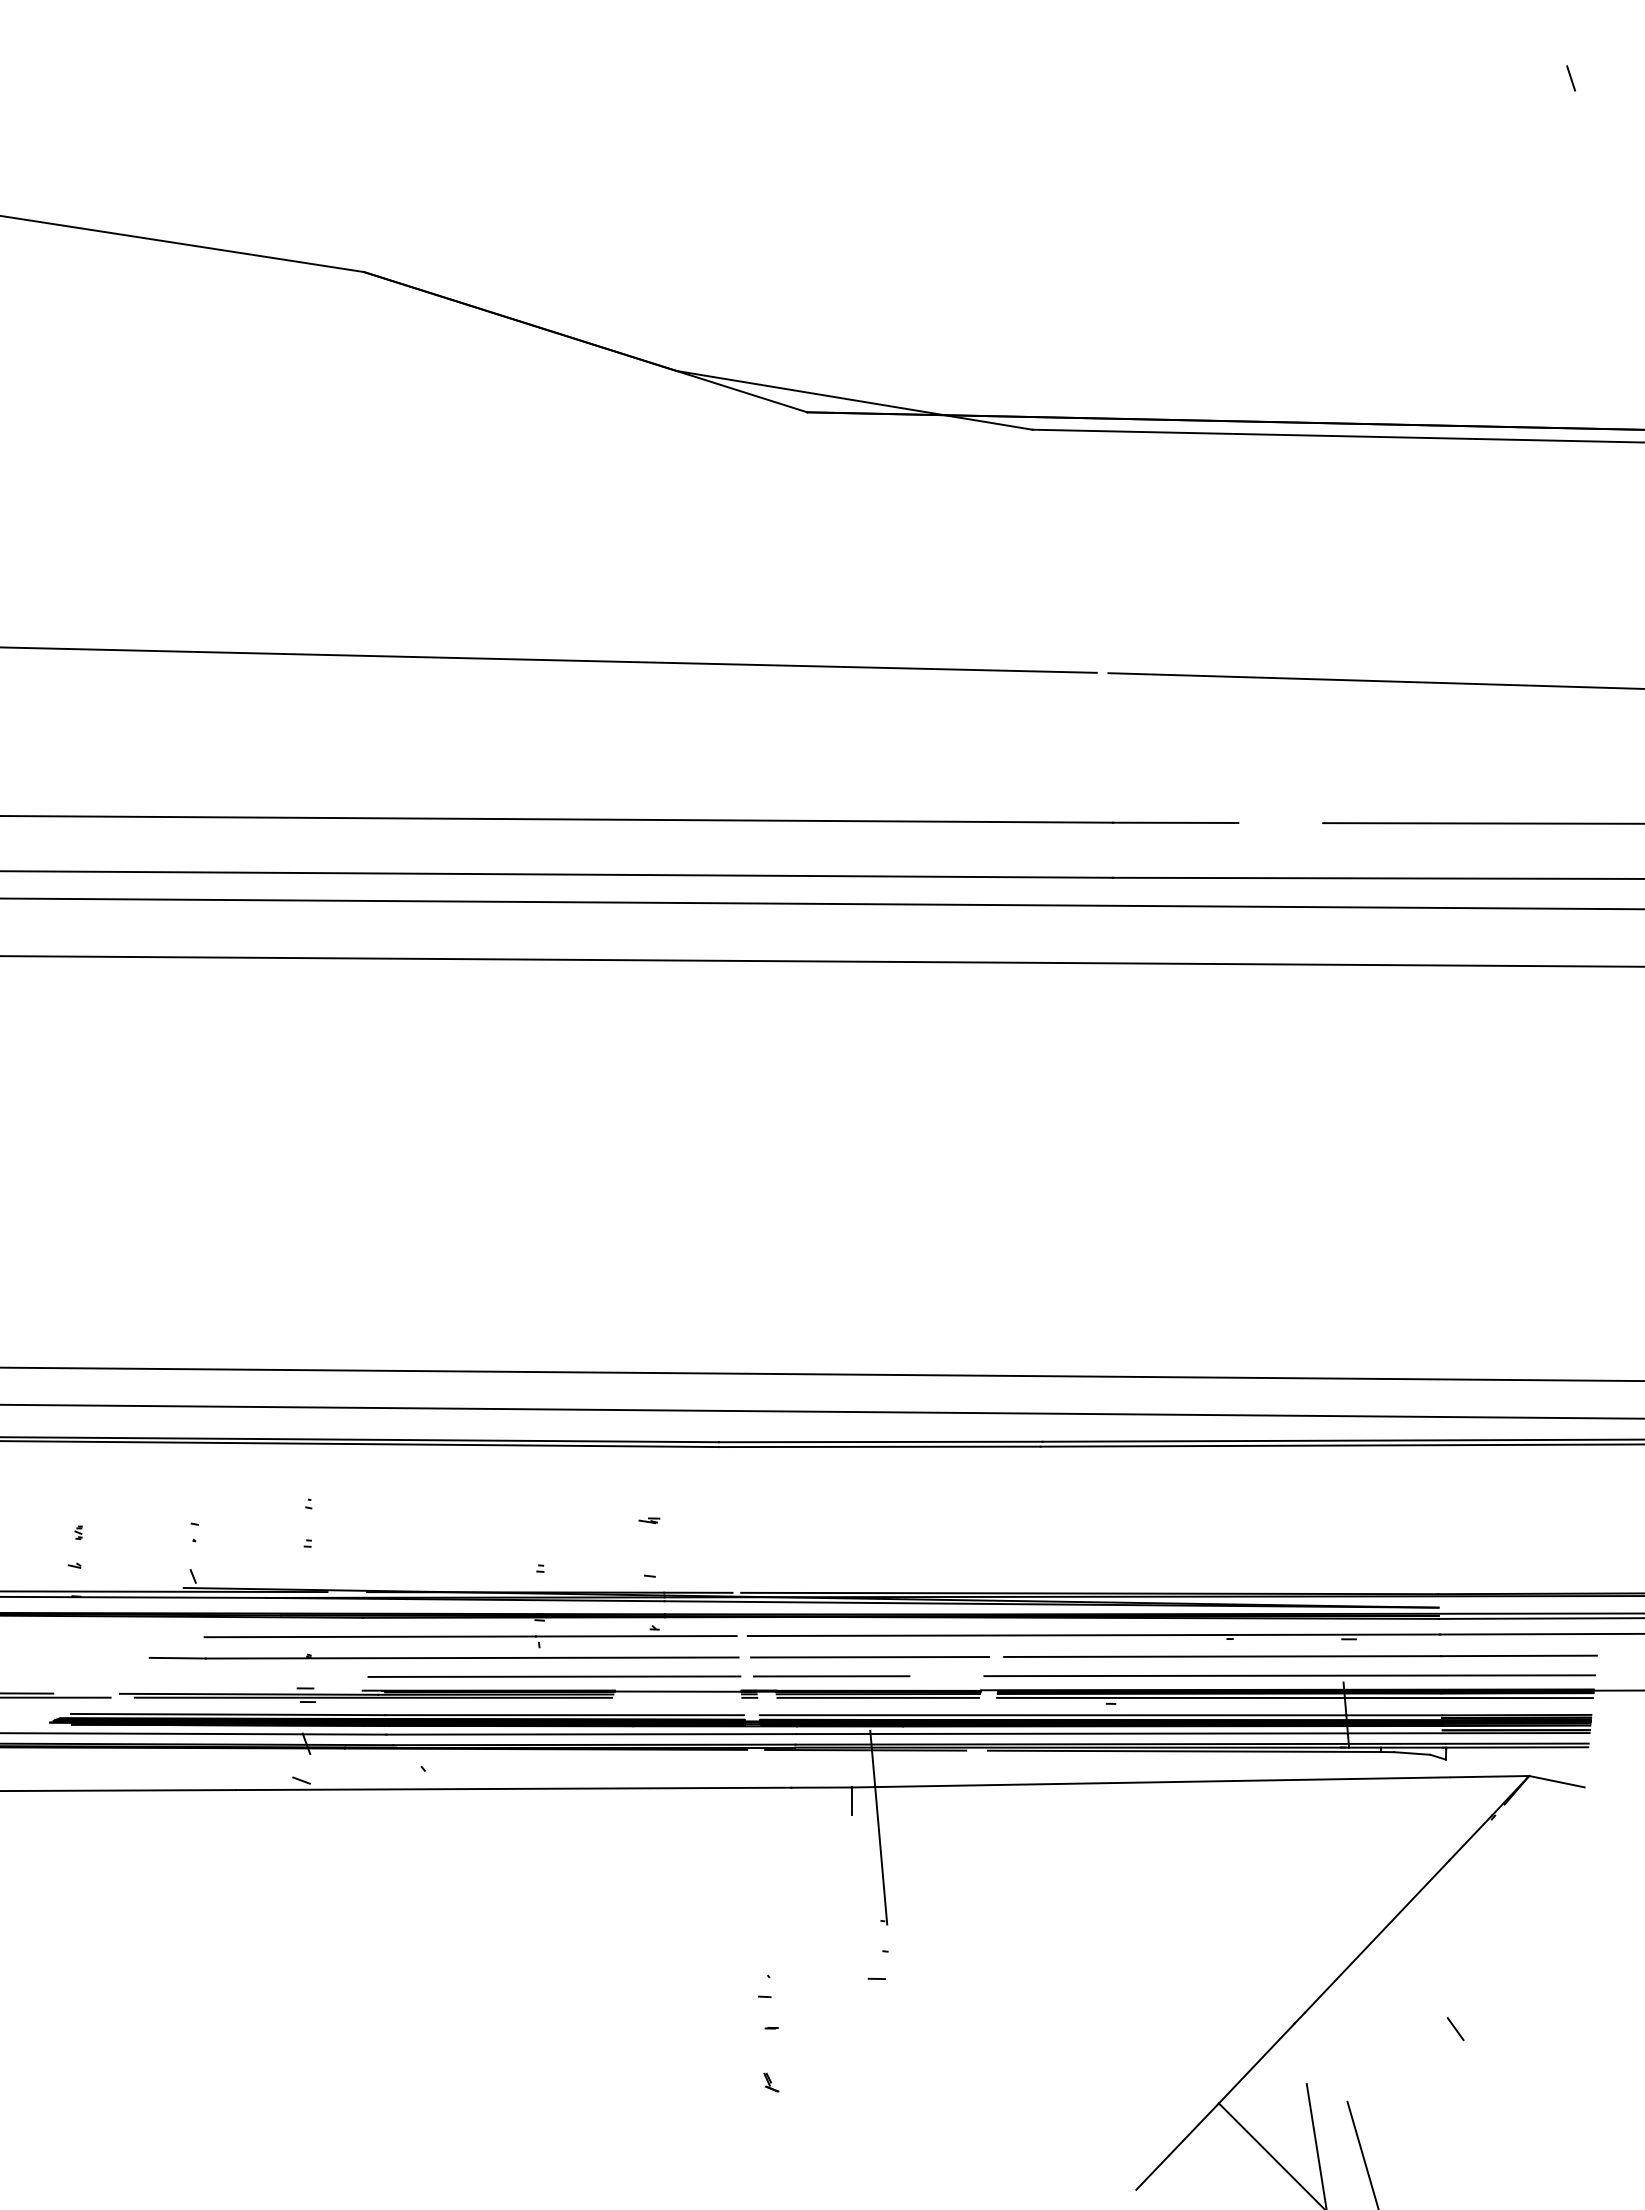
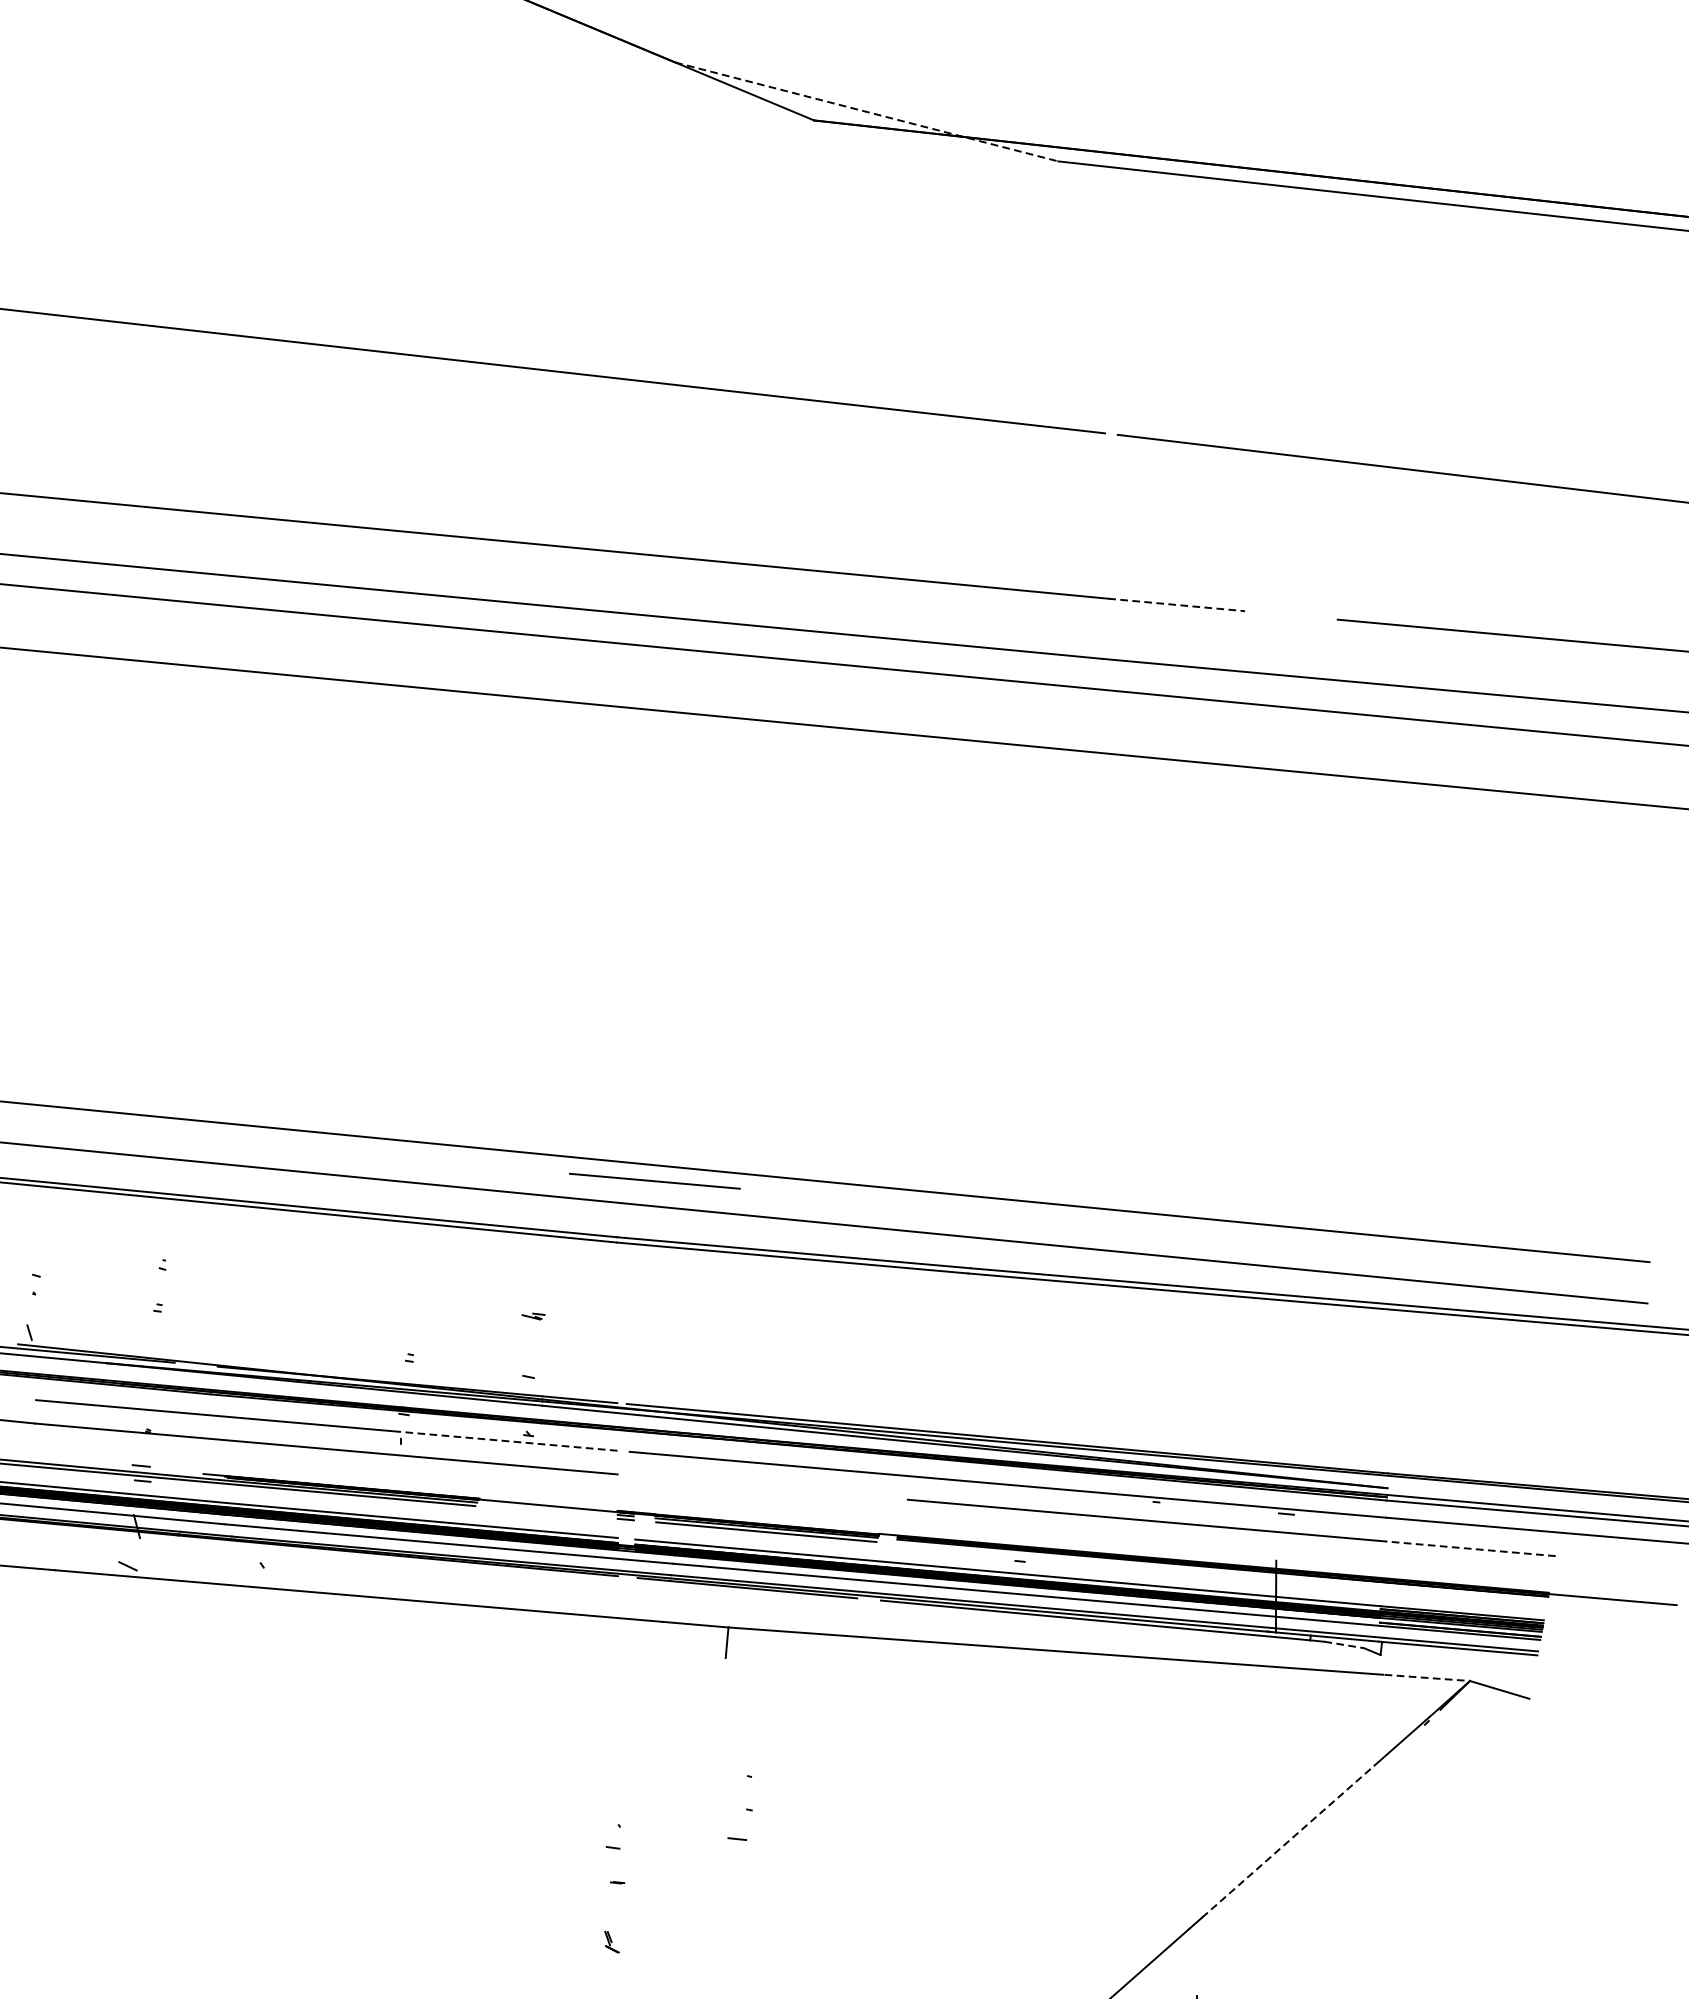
line: (854, 400) -> (866, 112), solid -> dashed
line: (1175, 822) -> (1176, 604), solid -> dashed
line: (635, 1636) -> (506, 1441), solid -> dashed
line: (1519, 1655) -> (1471, 1548), solid -> dashed
line: (869, 1657) -> (760, 1487), removed
line: (1289, 1675) -> (1217, 1547), removed
line: (554, 1676) -> (414, 1477), removed
line: (831, 1676) -> (654, 1181), moved
line: (1294, 1697) -> (1221, 1572), removed
line: (1412, 1753) -> (1344, 1645), solid -> dashed
line: (1490, 1776) -> (1427, 1677), solid -> dashed
line: (878, 1827) -> (753, 1673), removed
line: (1377, 1936) -> (1288, 1841), solid -> dashed
line: (1455, 2029) -> (1364, 1950), removed

